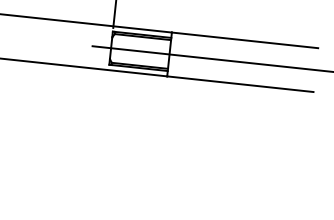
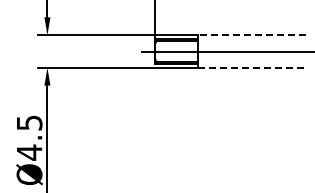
line: (245, 40) -> (252, 35), solid -> dashed
line: (240, 83) -> (252, 67), solid -> dashed

